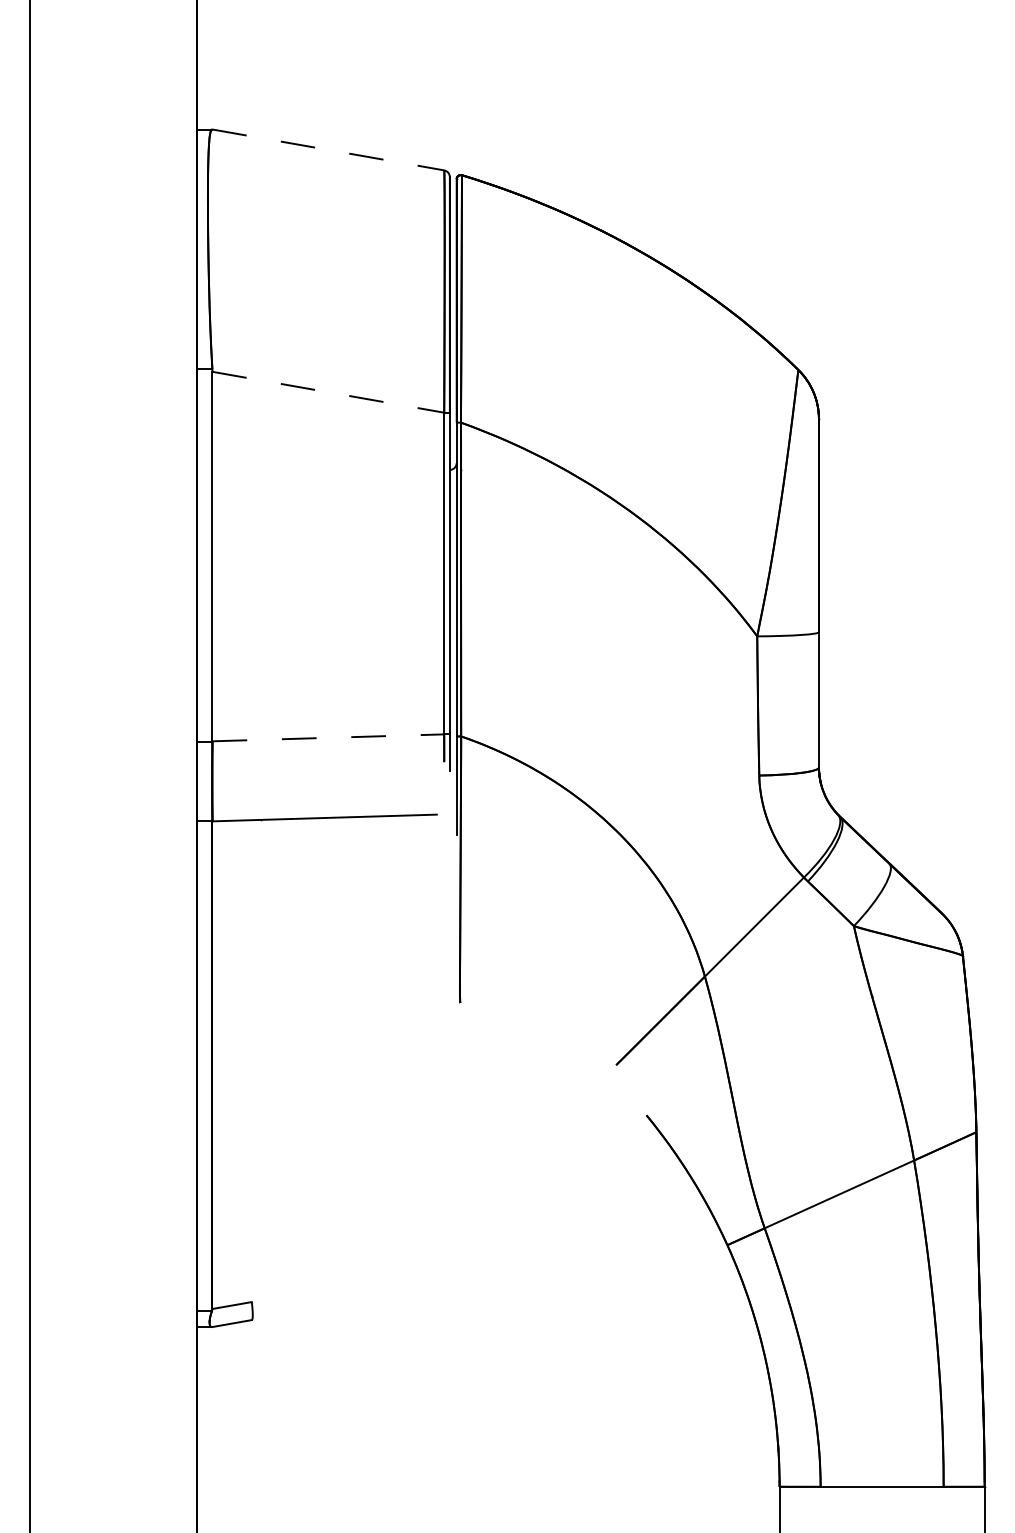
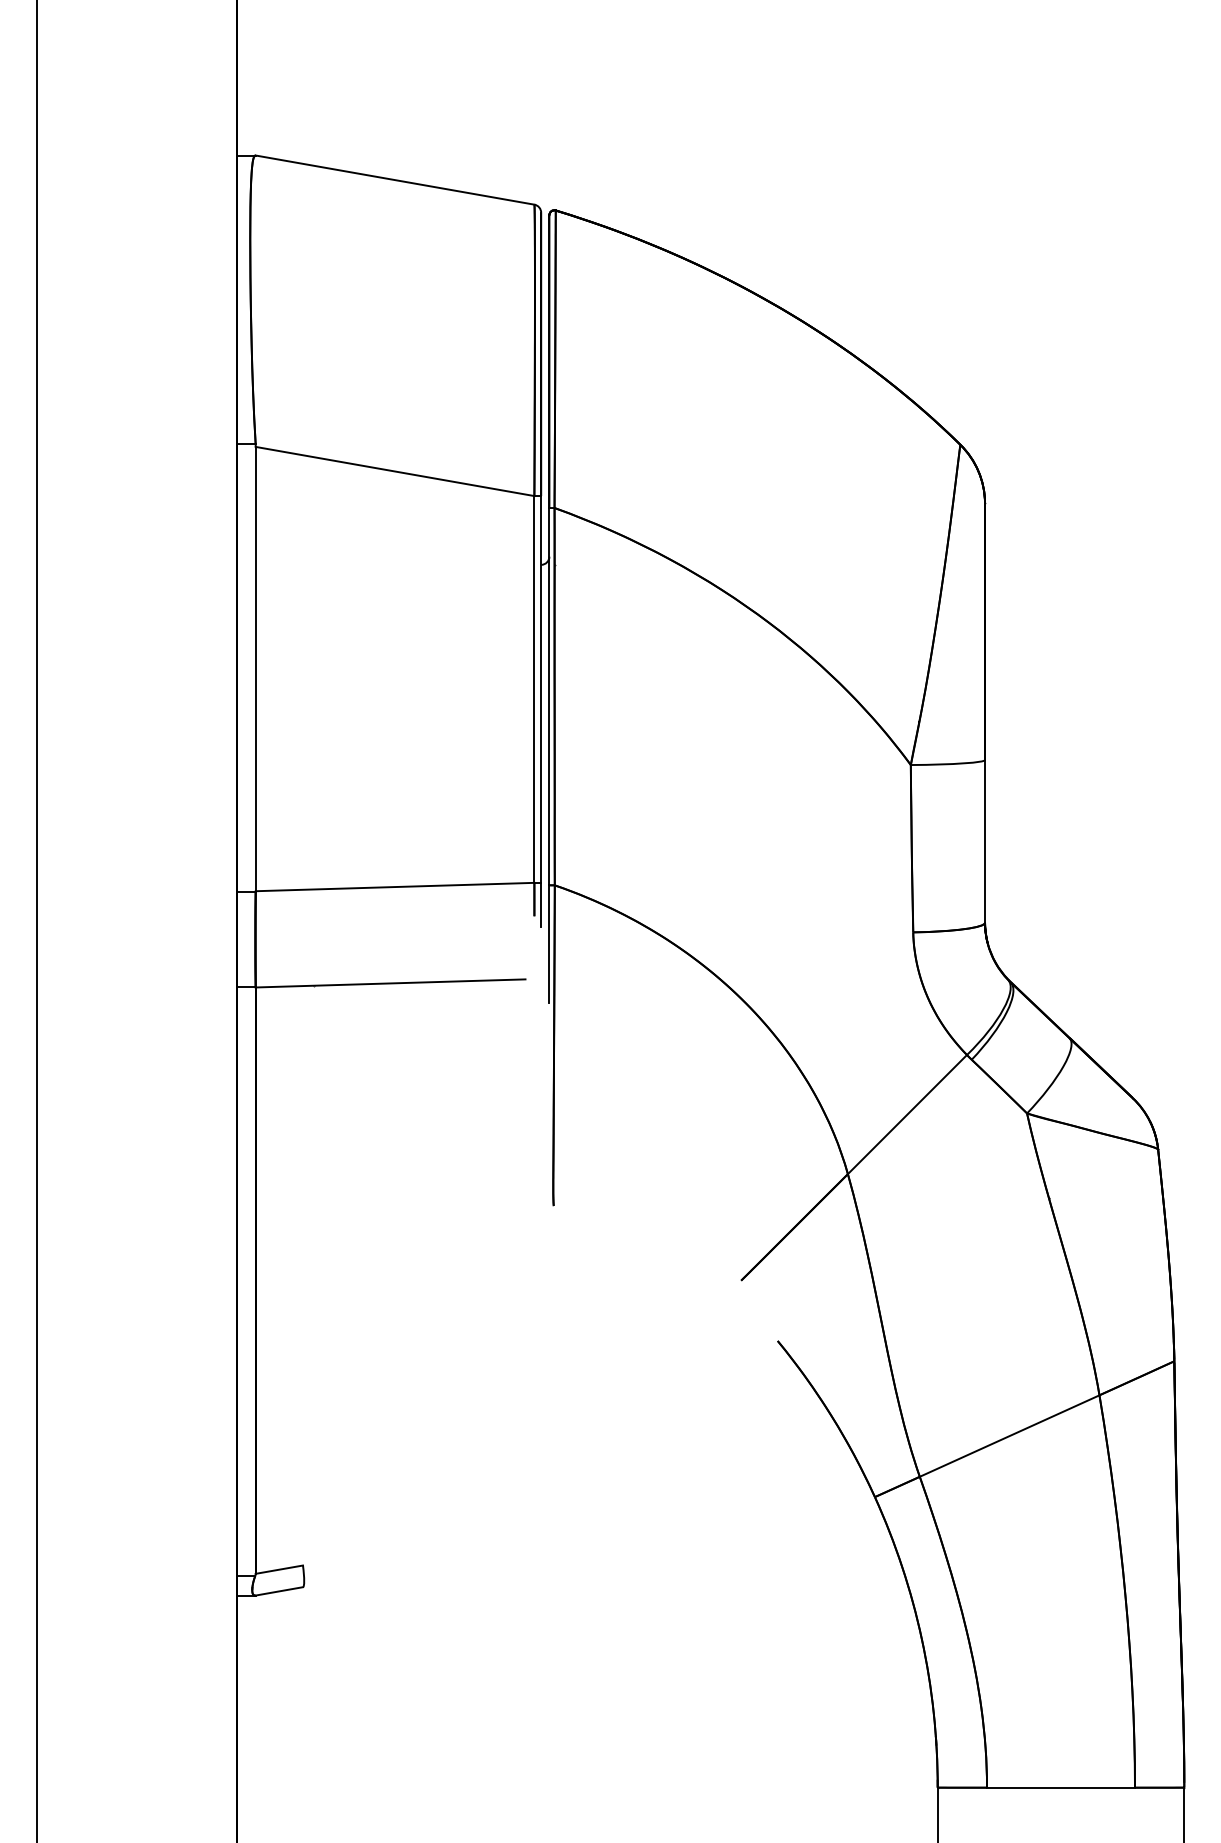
line: (328, 150) -> (395, 180), dashed -> solid
line: (328, 392) -> (395, 471), dashed -> solid
line: (328, 738) -> (395, 887), dashed -> solid

